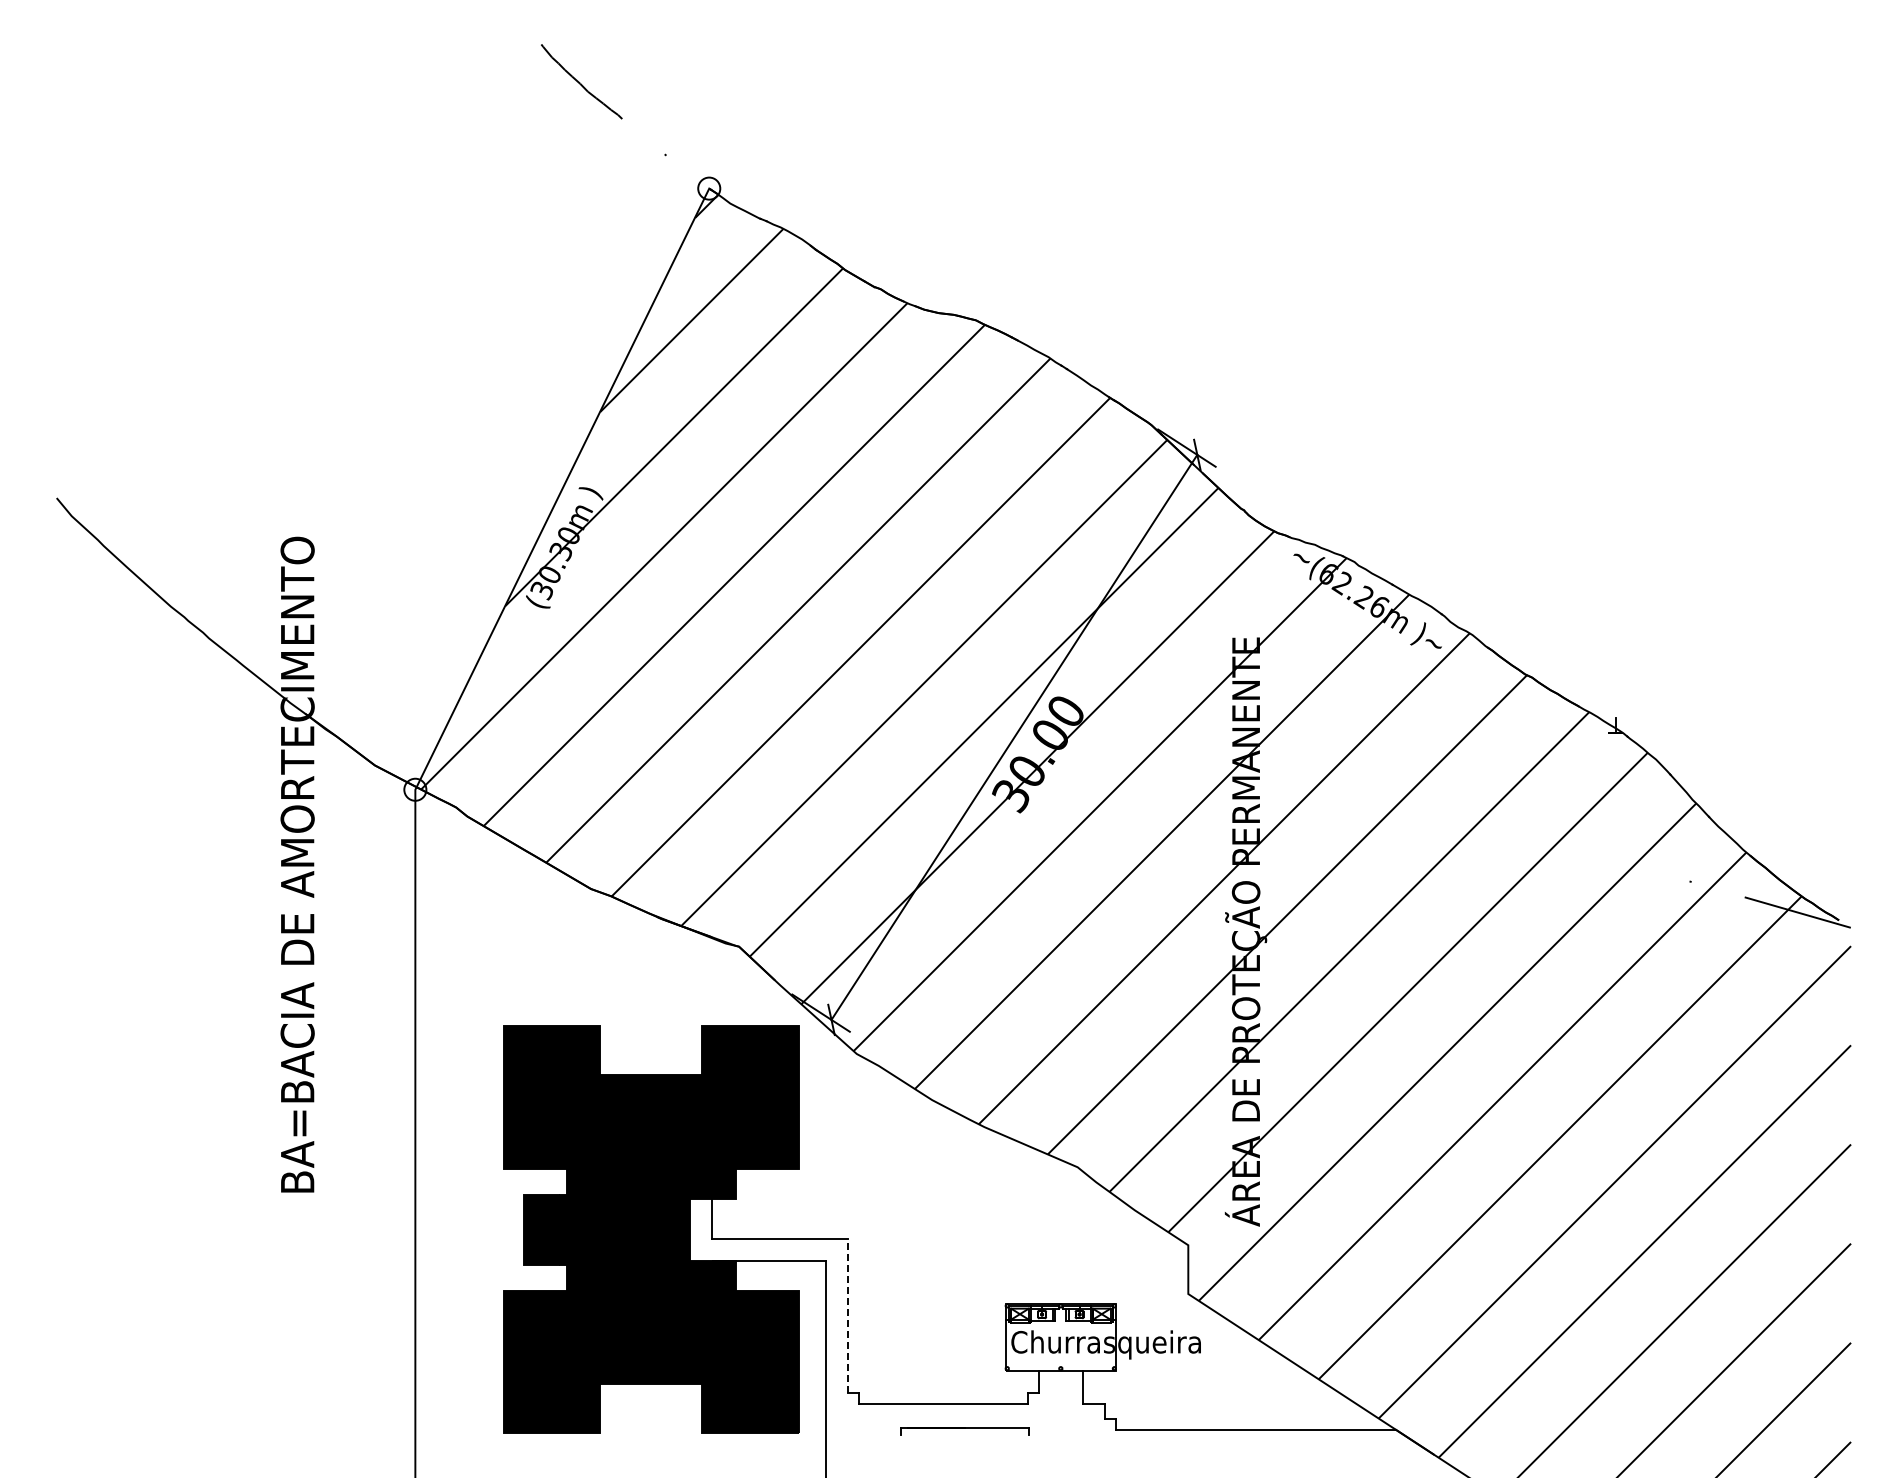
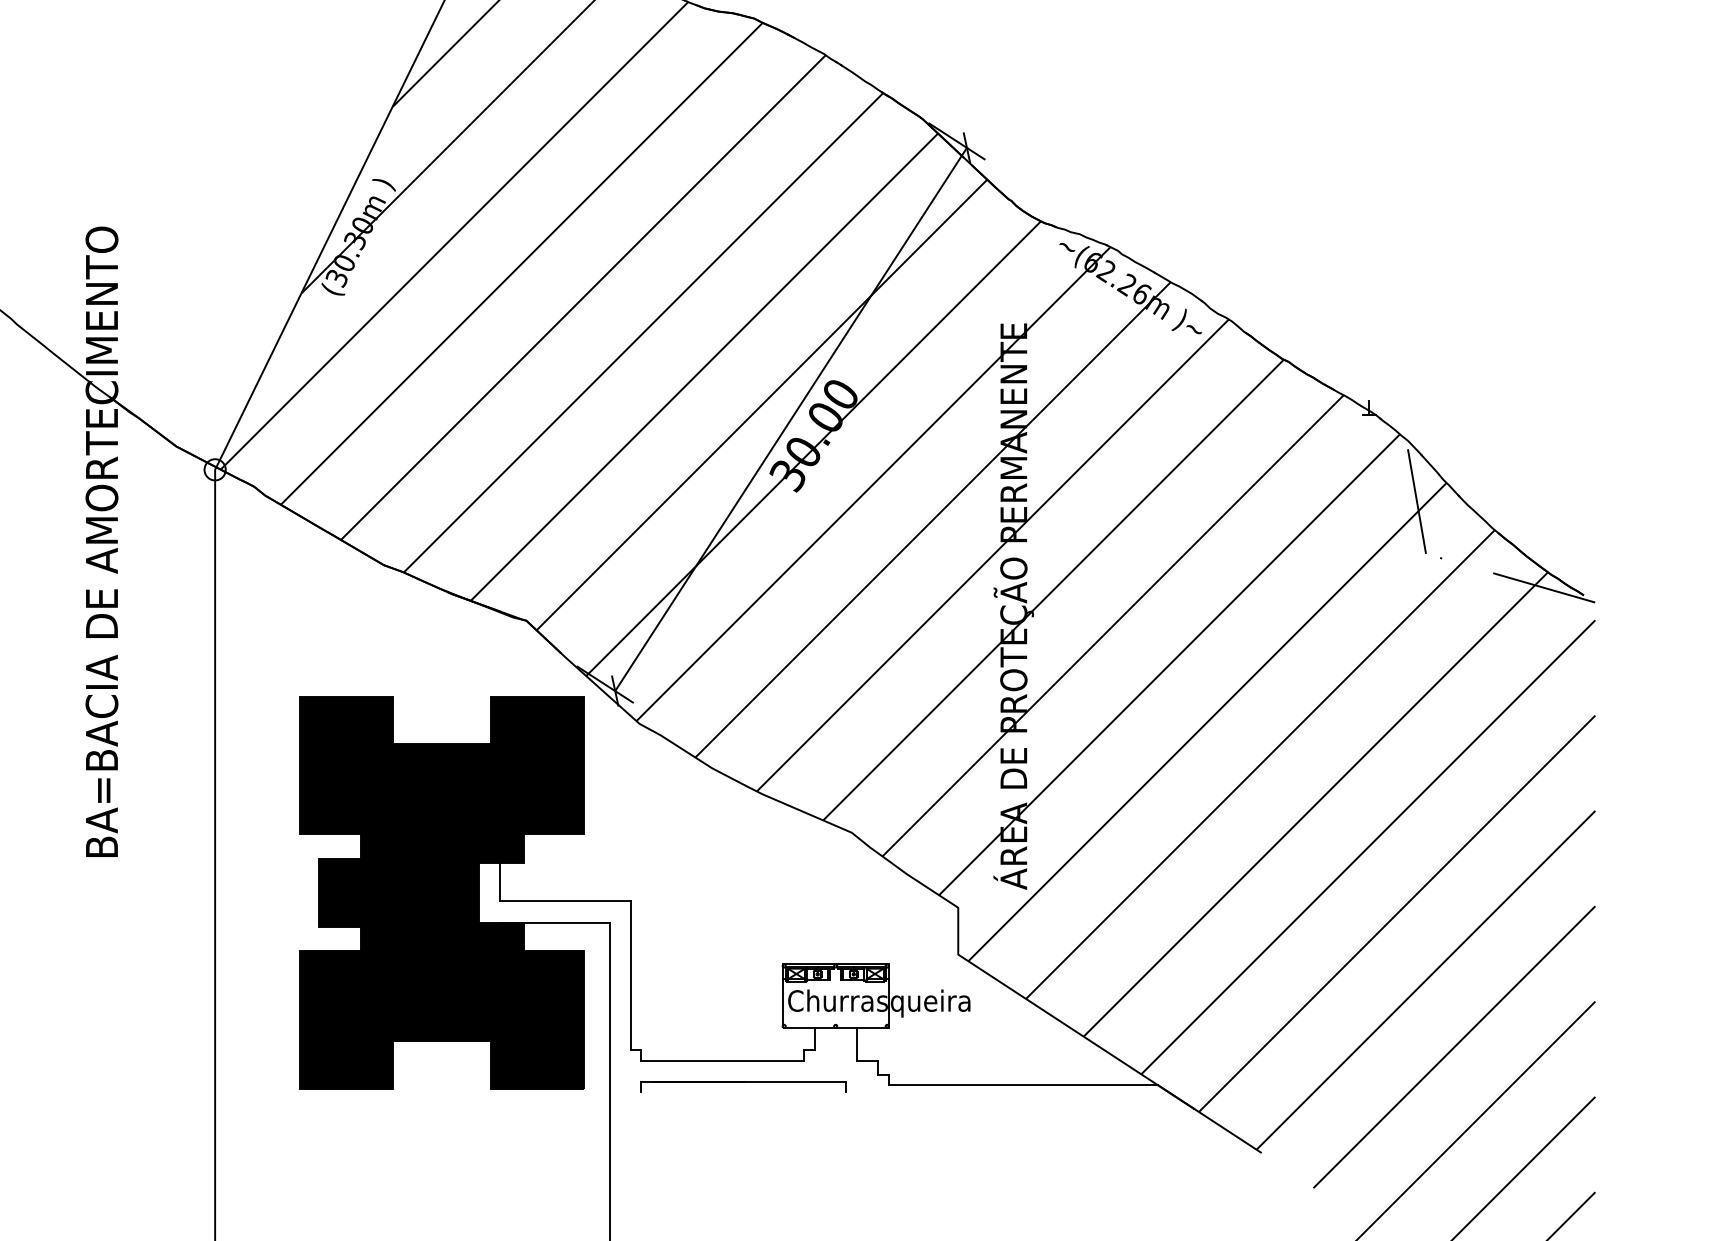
line: (1664, 821) -> (1416, 500), added
line: (847, 1315) -> (630, 975), dashed -> solid
part: (965, 1431) -> (744, 1086), size x1.67

